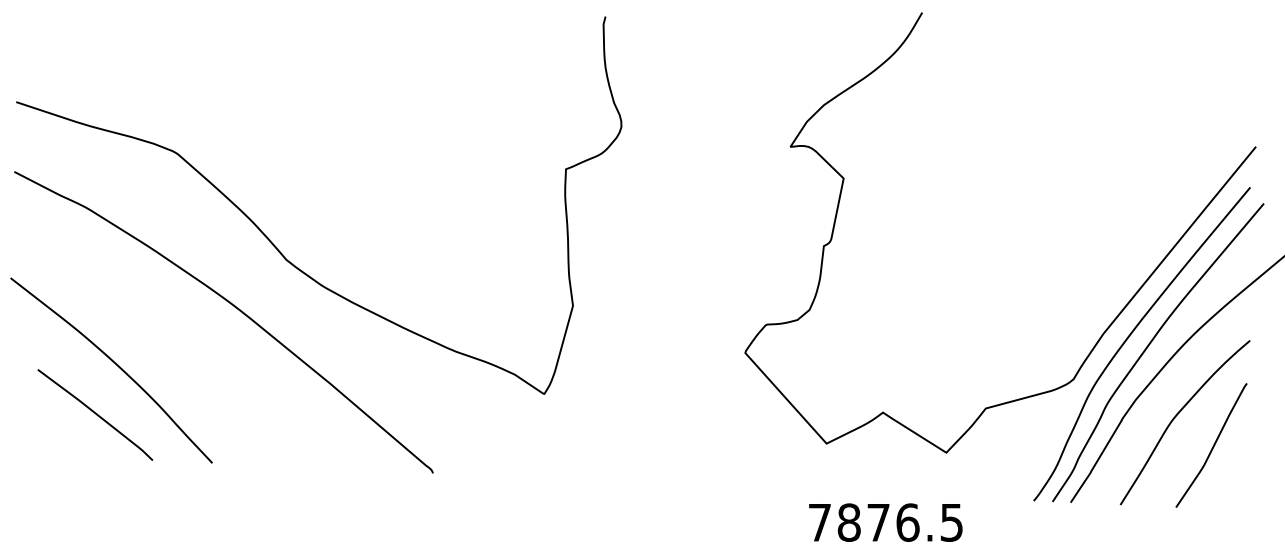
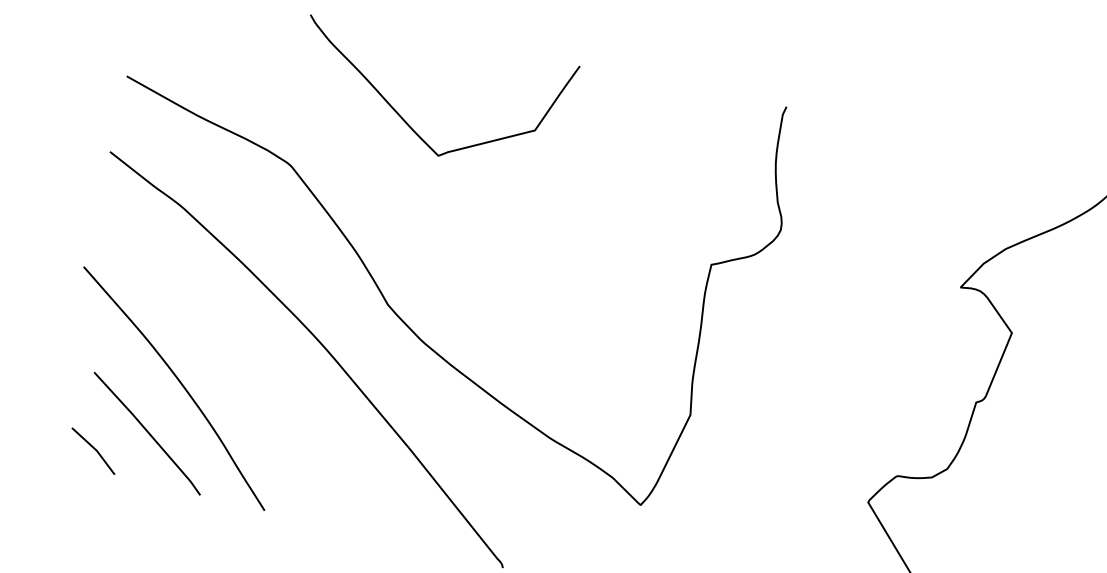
curve: (273, 95) -> (408, 123), added
curve: (51, 438) -> (94, 450), added

